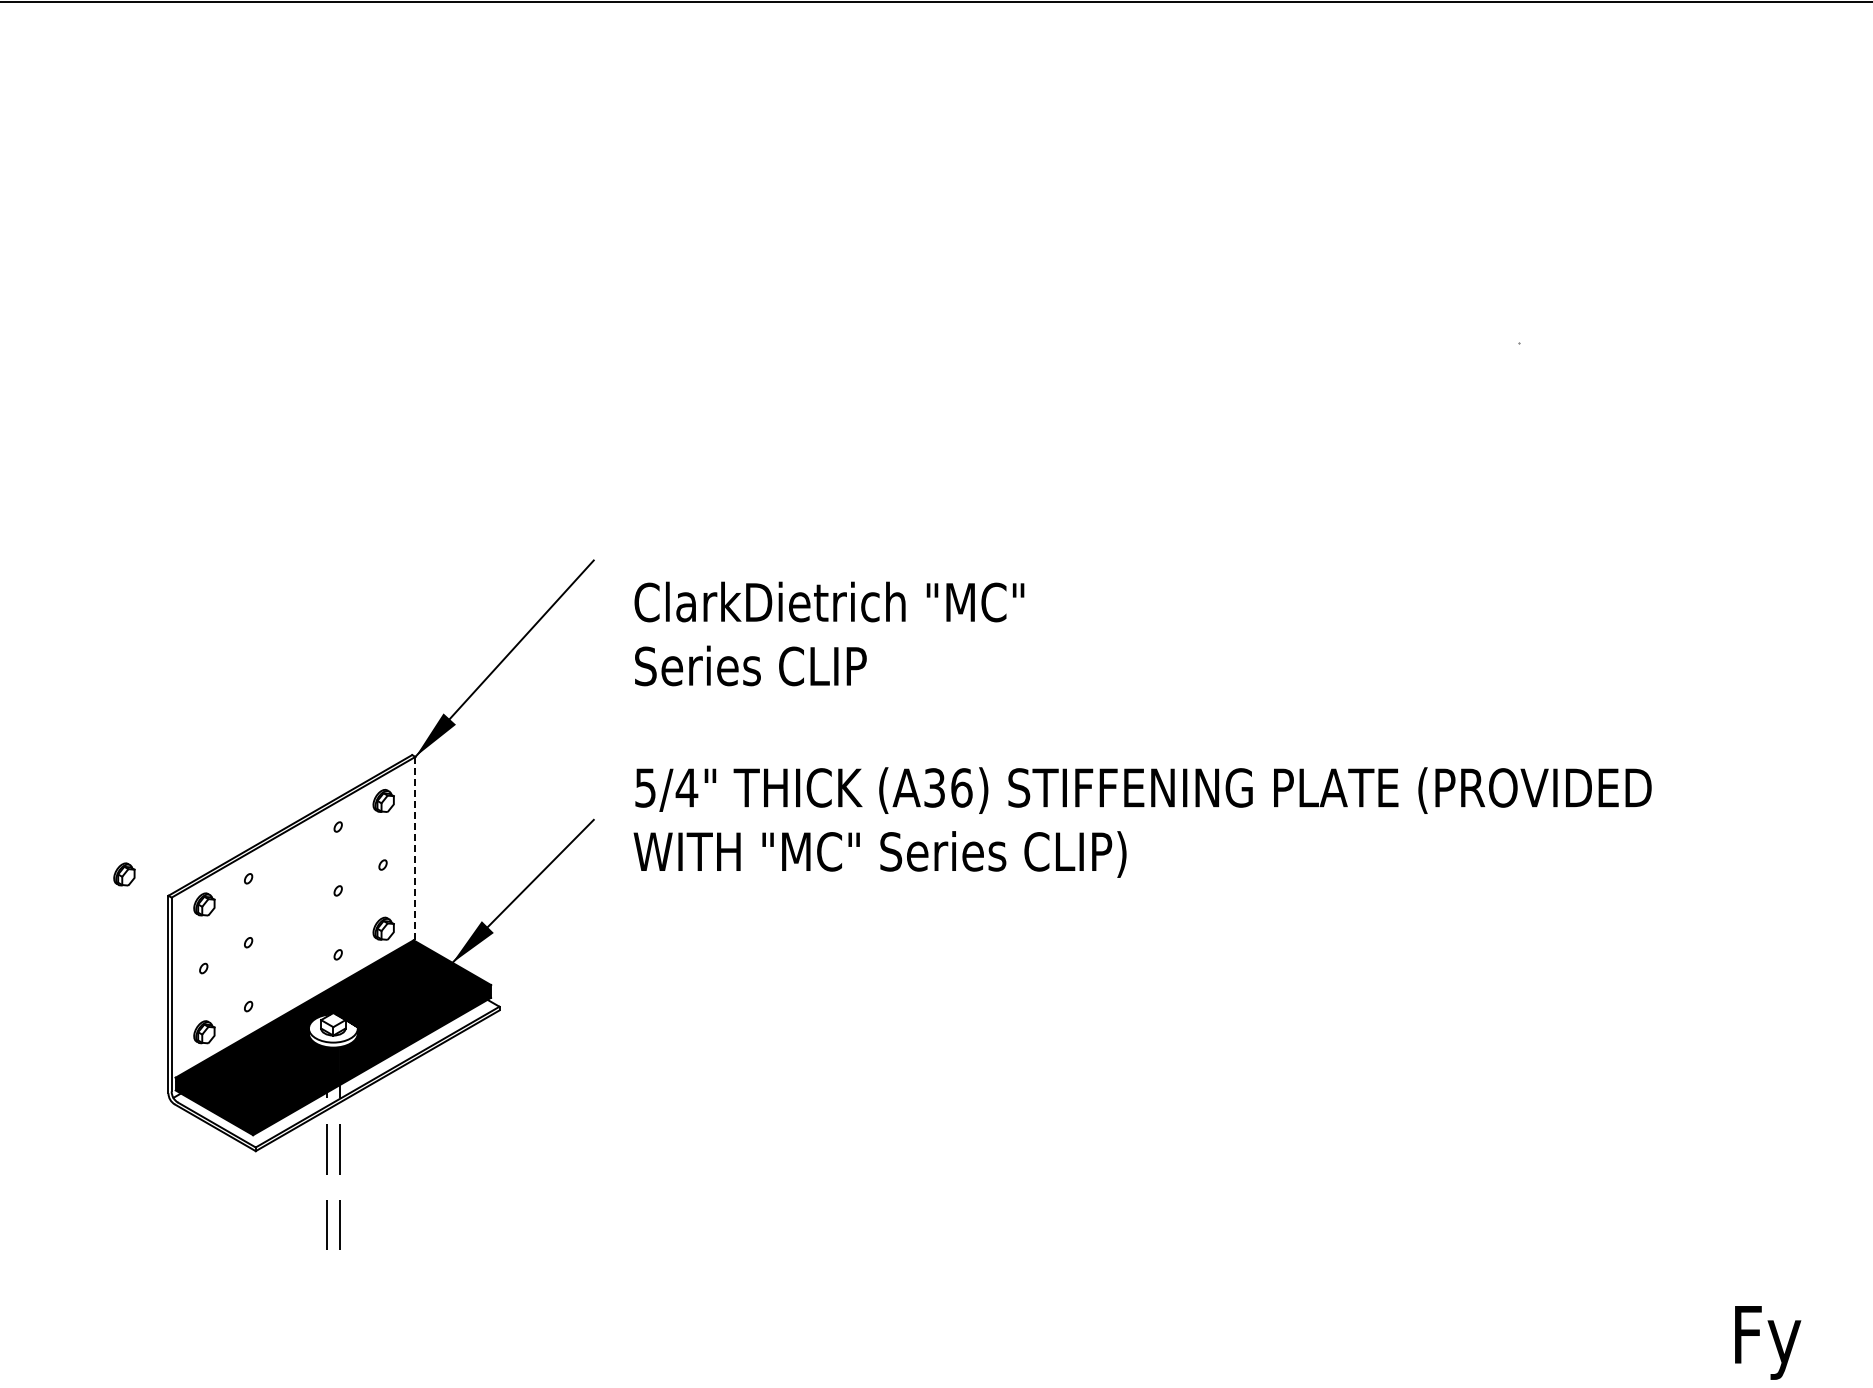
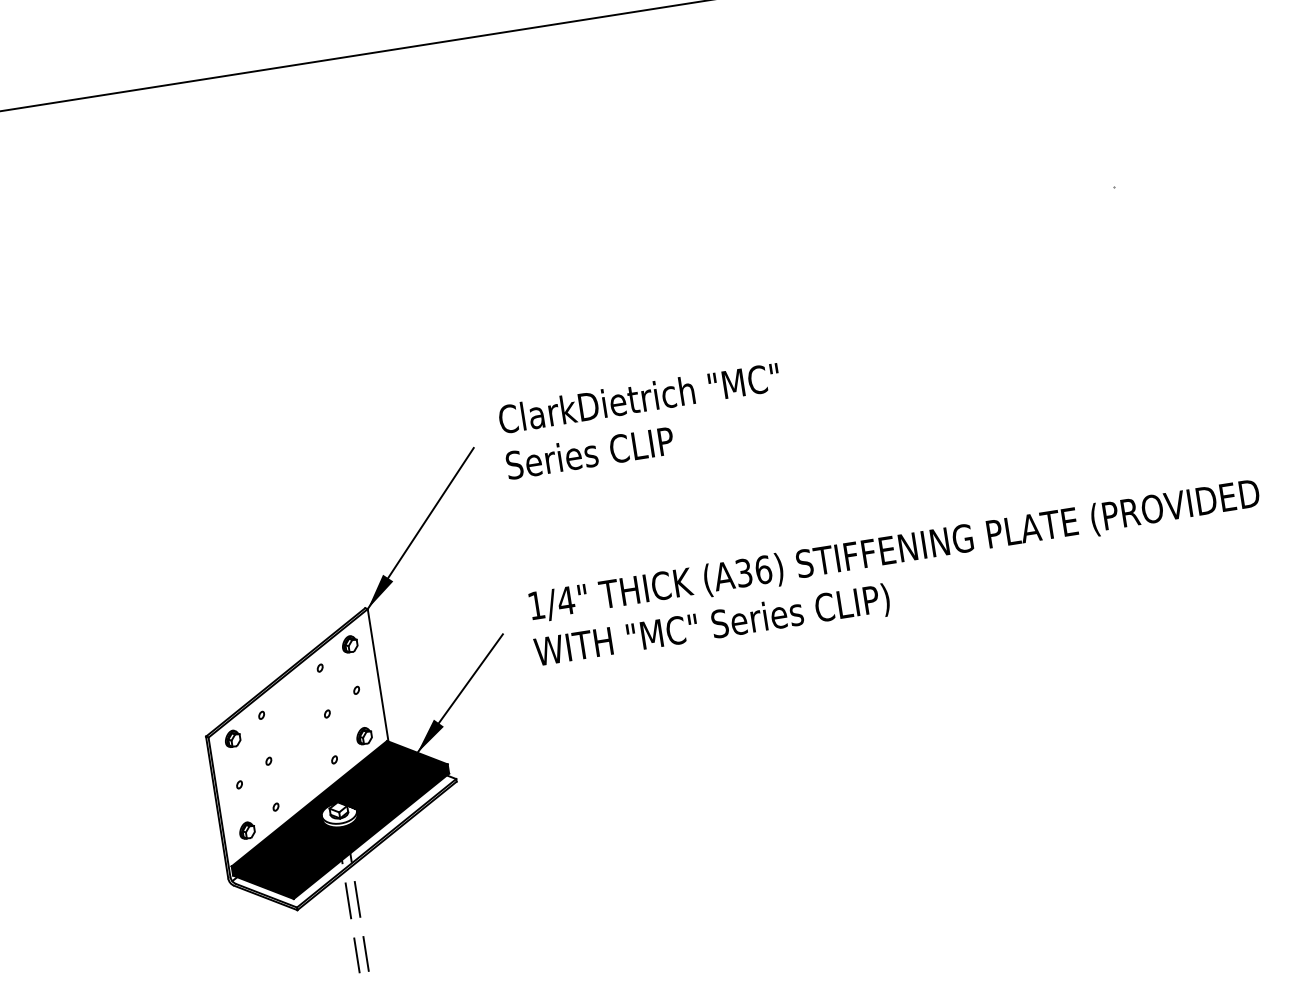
text: (829, 633) -> (642, 420), moved
text: (645, 787) -> (536, 605), 5/4" -> 1/4"
line: (415, 849) -> (378, 675), dashed -> solid
part: (124, 874) -> (172, 726), removed

